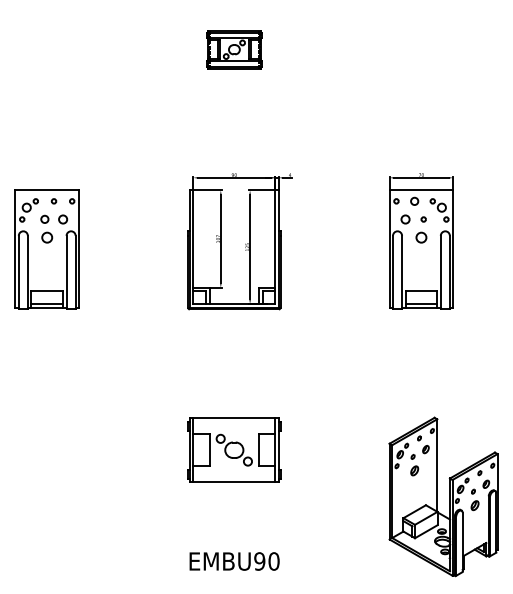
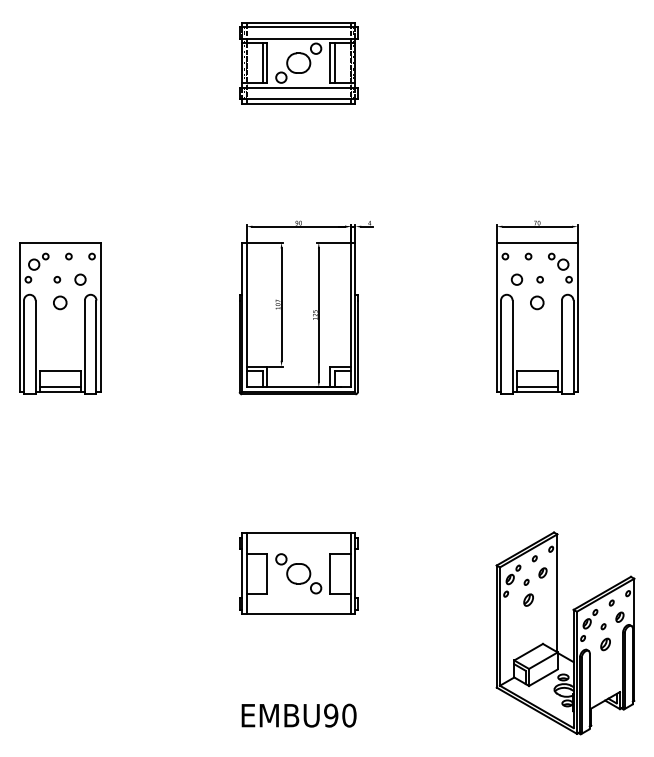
part: (234, 49) -> (298, 63), size x1.67
circle: (414, 201) -> (528, 256), size x0.62
circle: (45, 219) -> (57, 279), size x0.62

